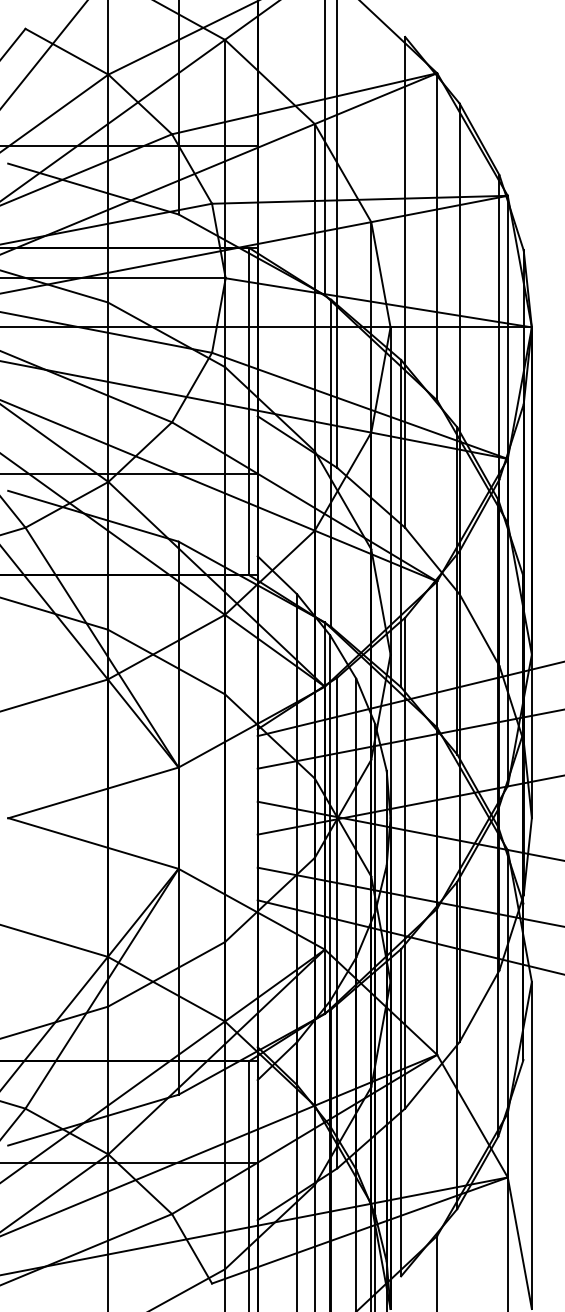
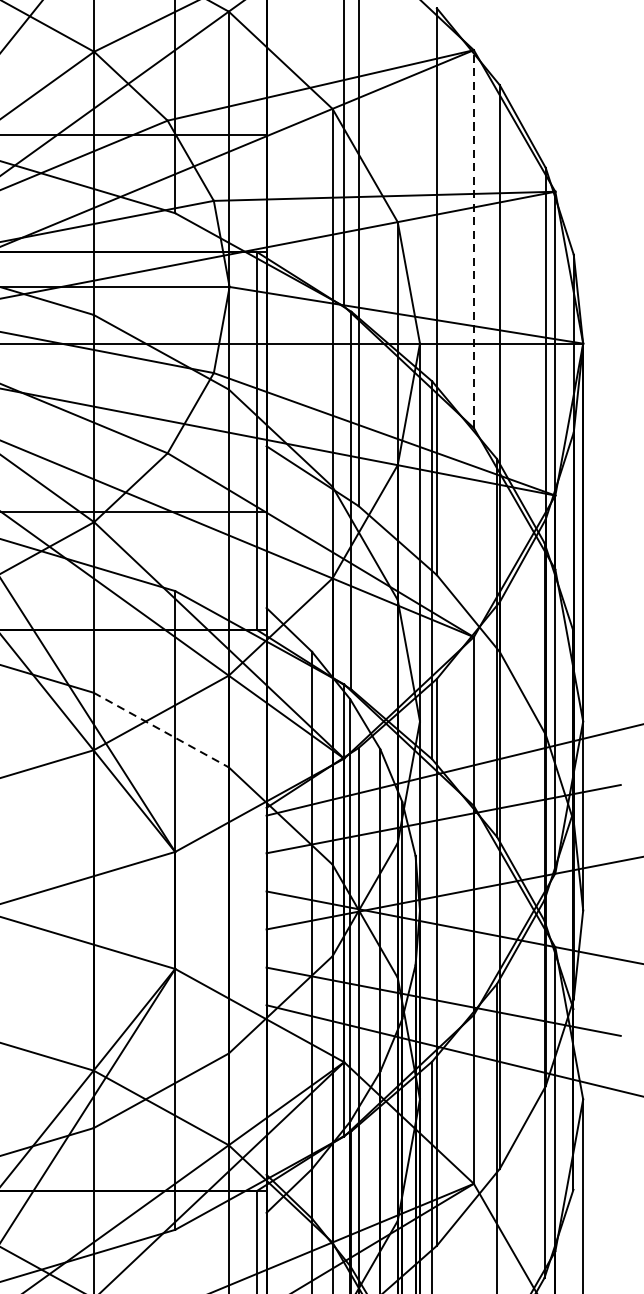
line: (437, 236) -> (474, 238), solid -> dashed
line: (166, 661) -> (161, 729), solid -> dashed

